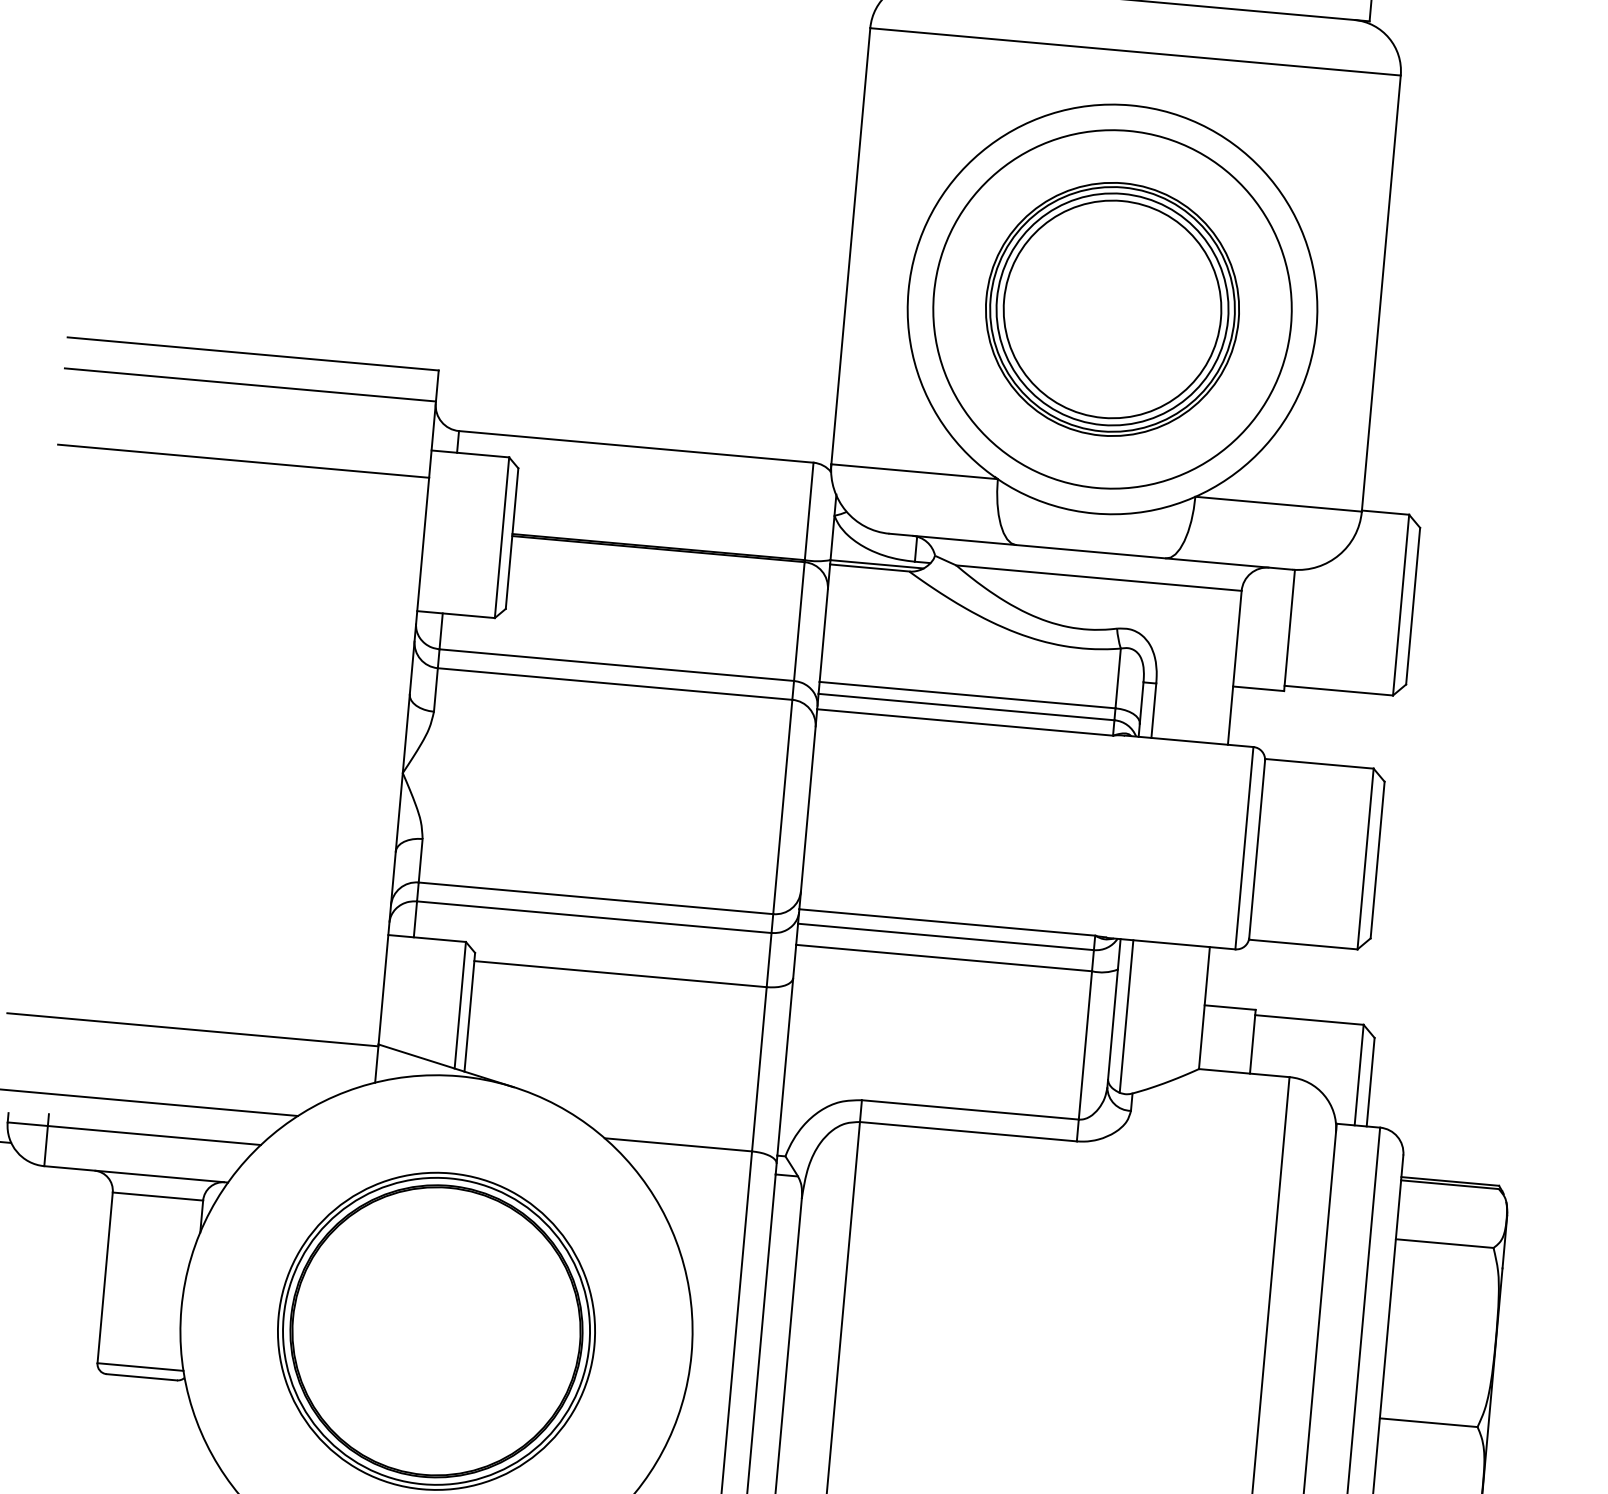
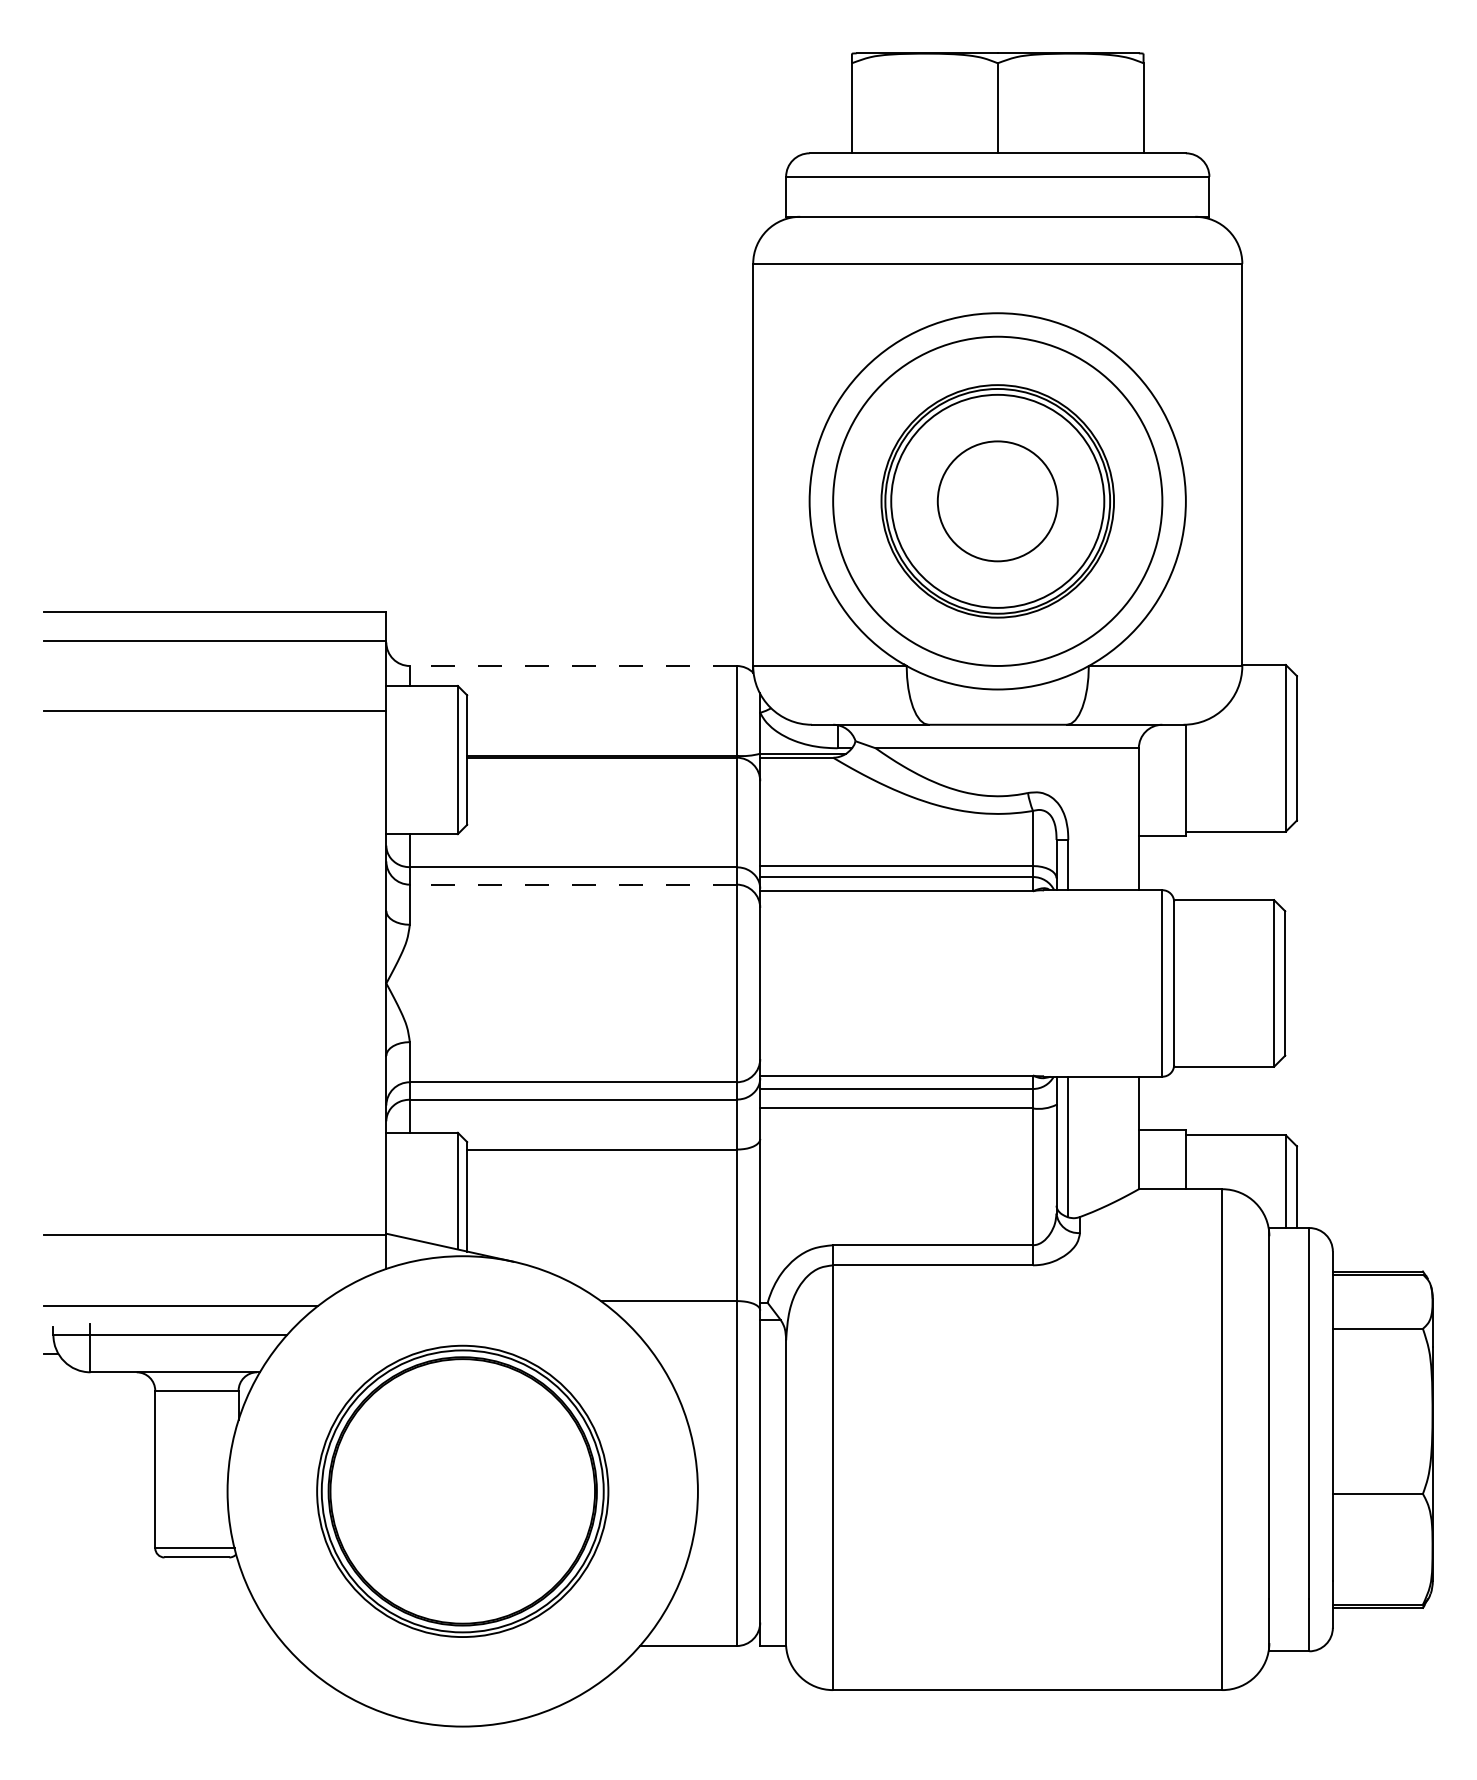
circle: (1112, 309) -> (997, 501), size x0.6
line: (635, 446) -> (572, 665), solid -> dashed
line: (614, 683) -> (572, 884), solid -> dashed

